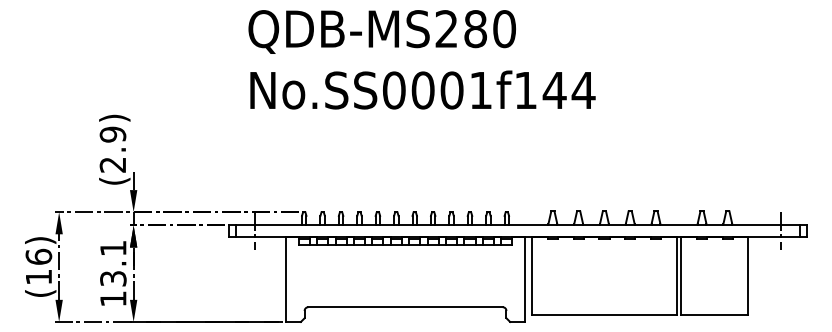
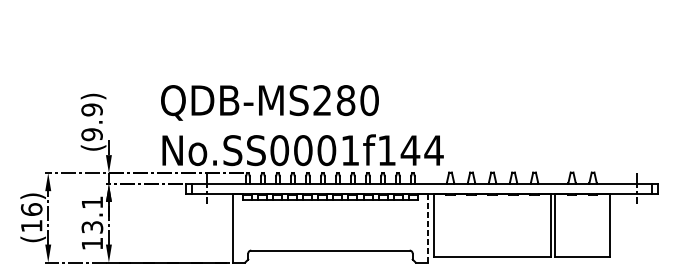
text: (421, 59) -> (301, 125), moved
text: (112, 164) -> (91, 134), (2.9) -> (9.9)
line: (524, 279) -> (427, 227), solid -> dashed

